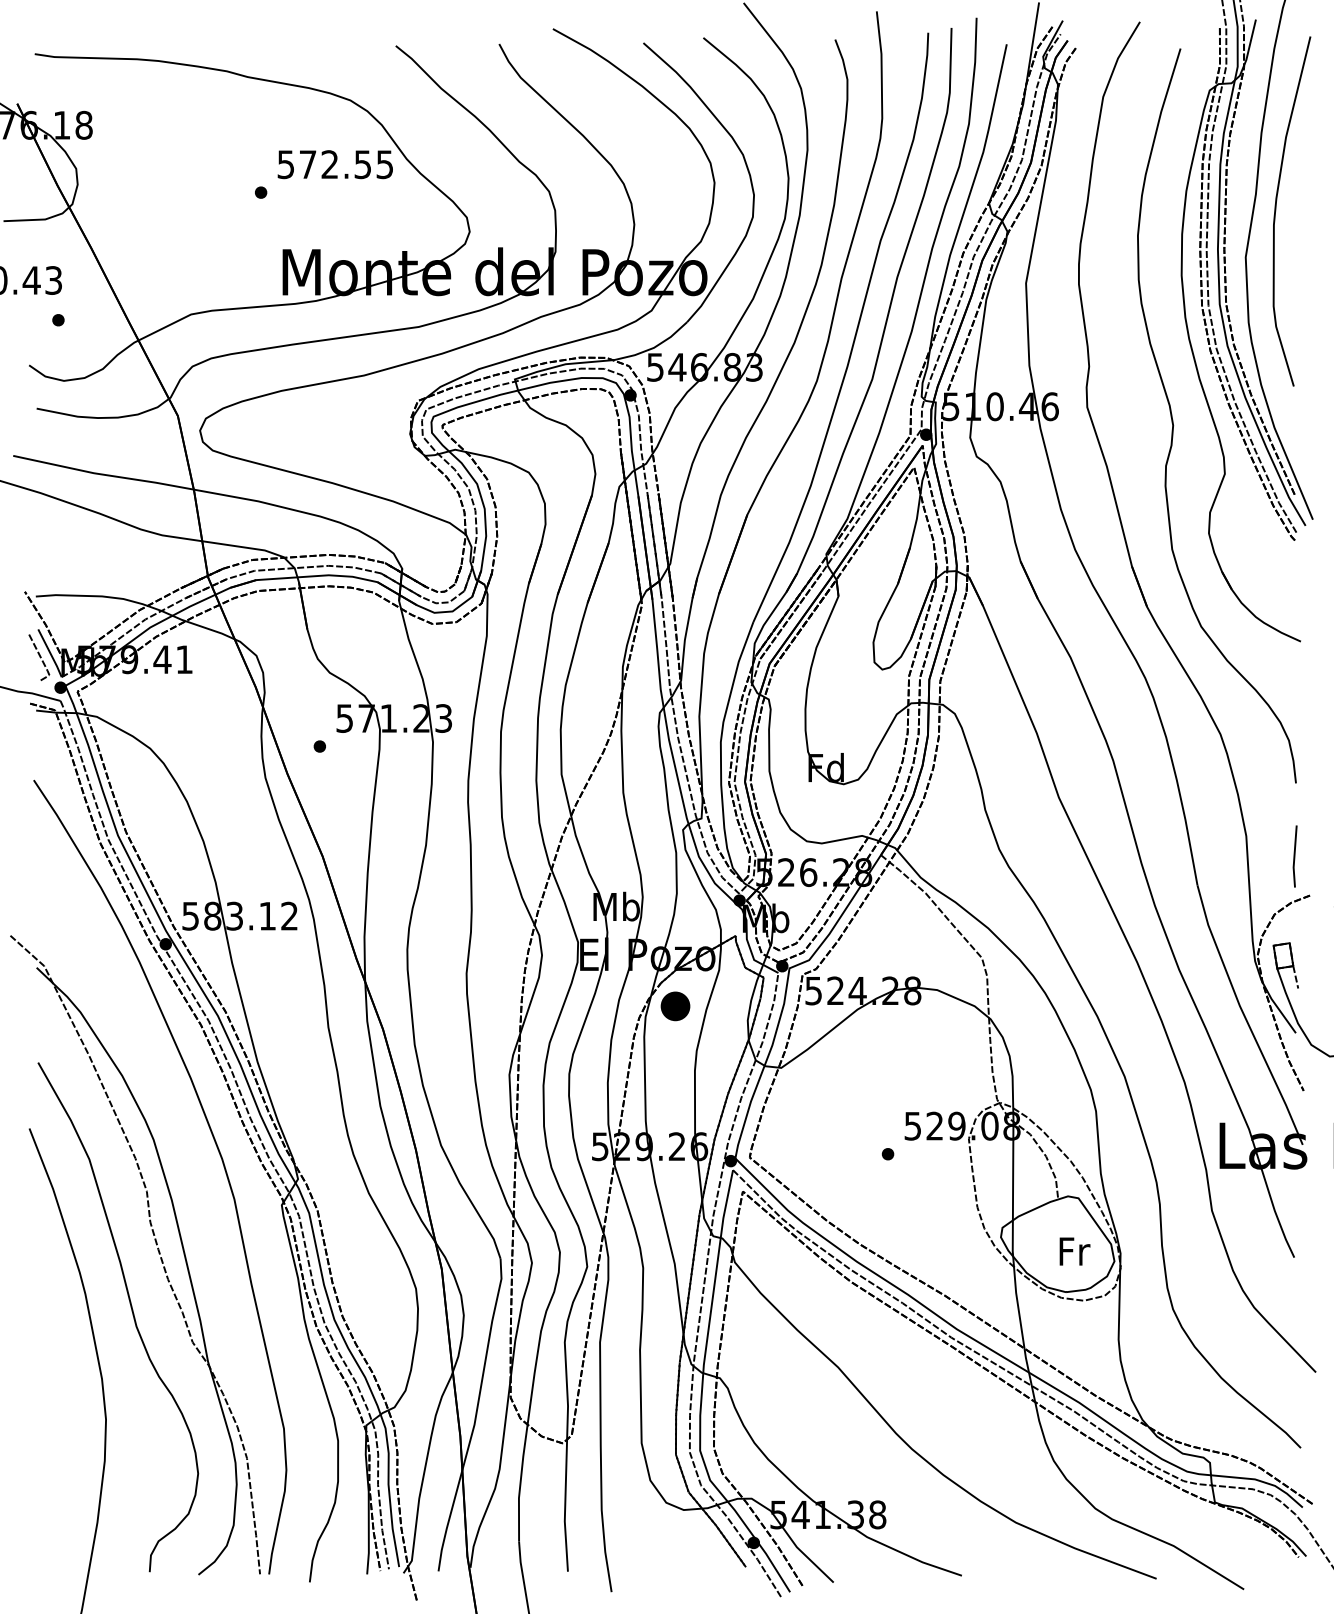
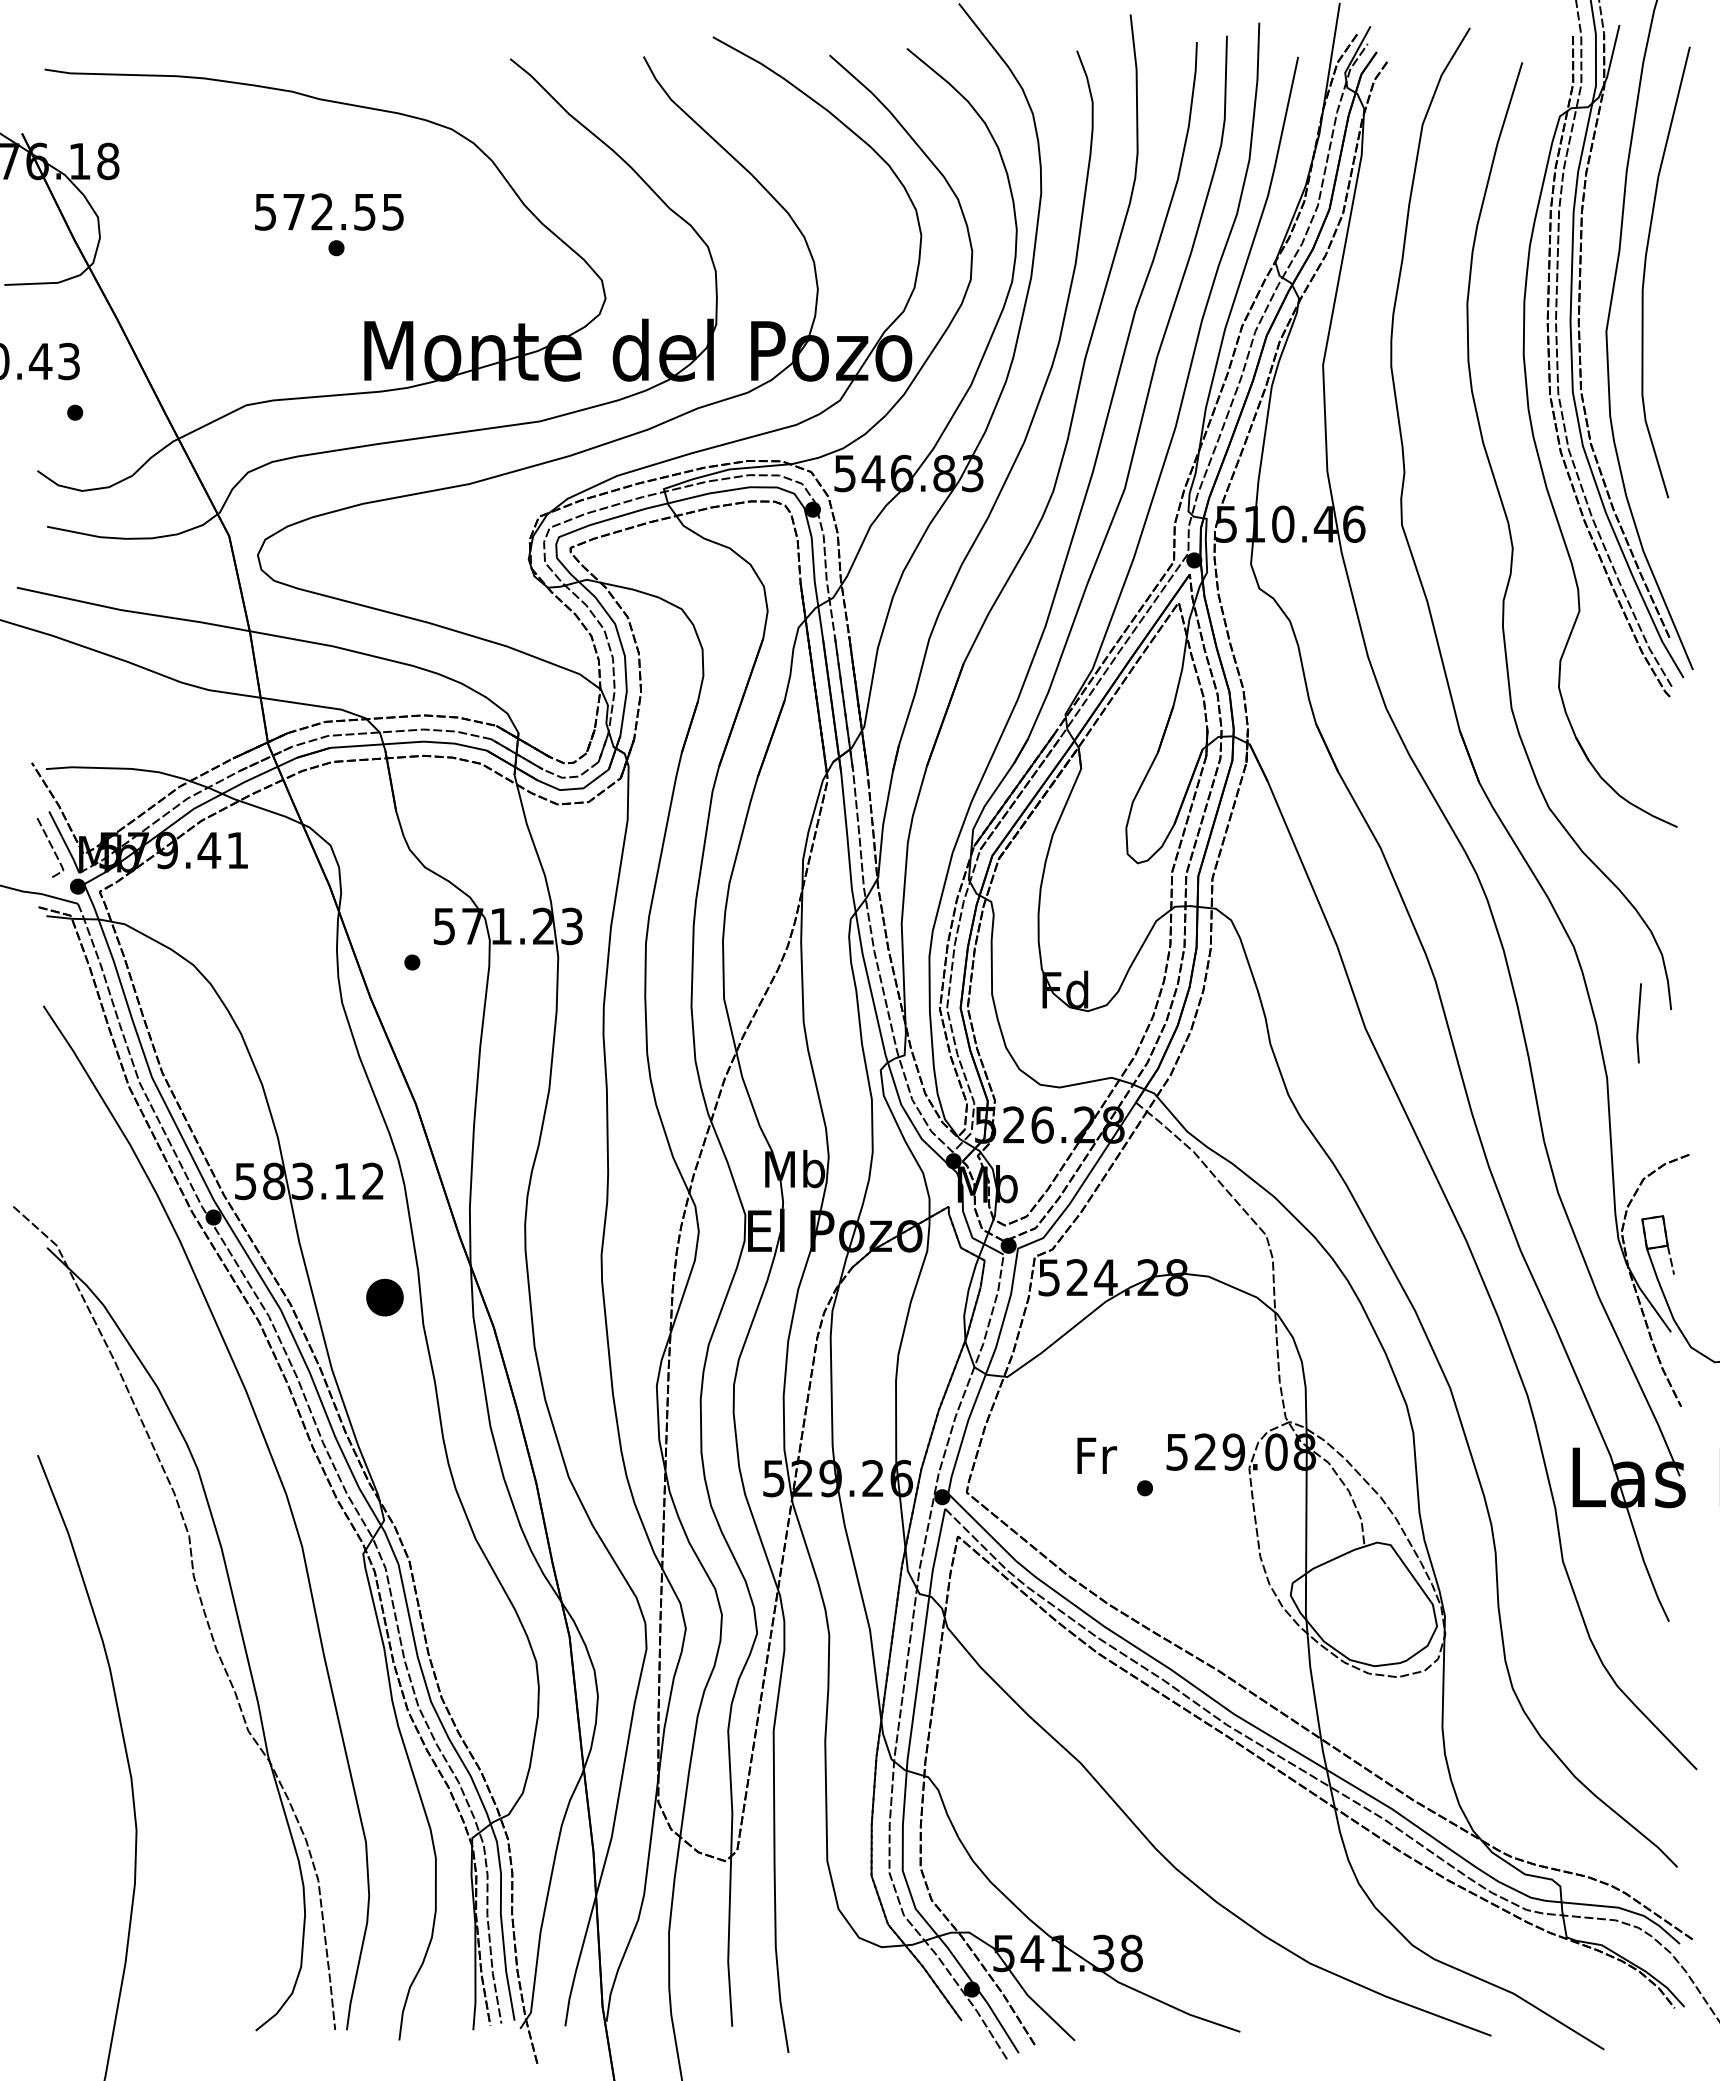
text: (335, 164) -> (329, 211), moved
line: (1294, 856) -> (1638, 1023), moved
part: (675, 1006) -> (384, 1297), moved
text: (1074, 1251) -> (1096, 1455), moved
curve: (132, 1314) -> (170, 1694), removed

